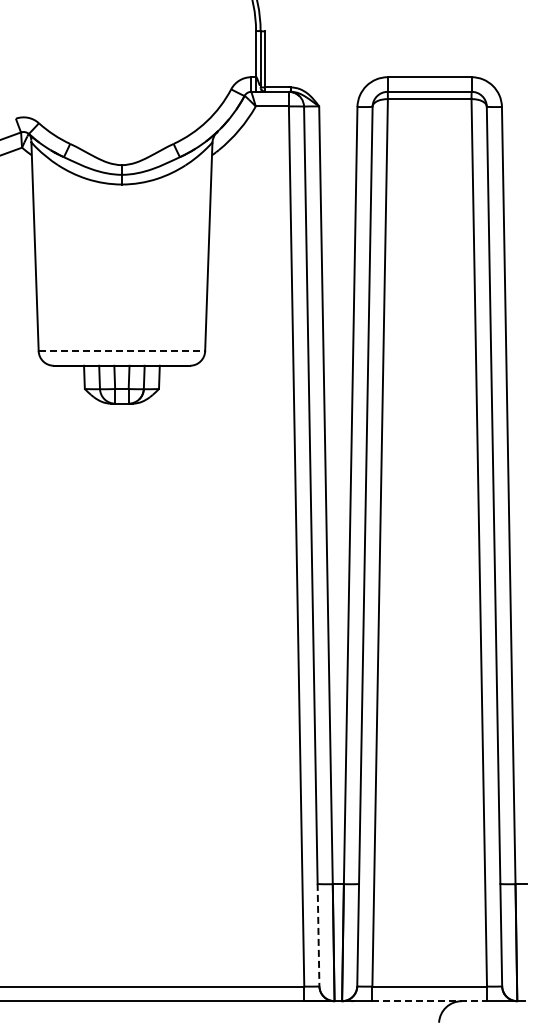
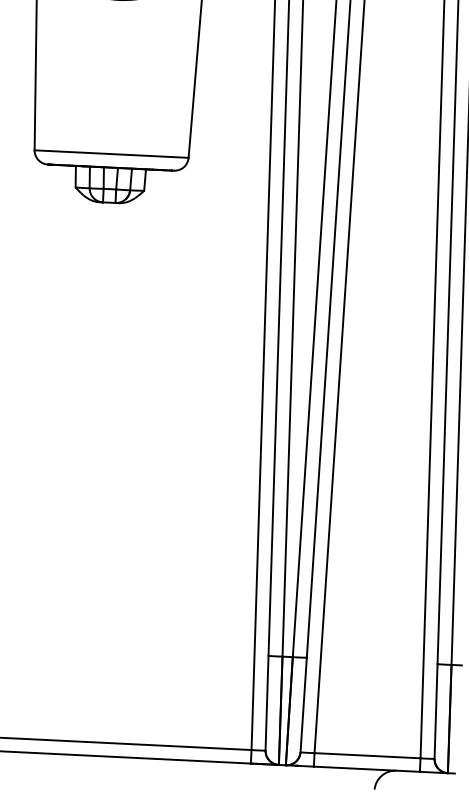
line: (122, 351) -> (112, 154), dashed -> solid
line: (318, 935) -> (267, 703), dashed -> solid
line: (430, 1001) -> (367, 769), dashed -> solid

